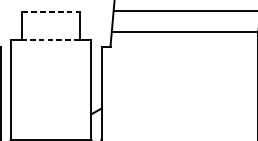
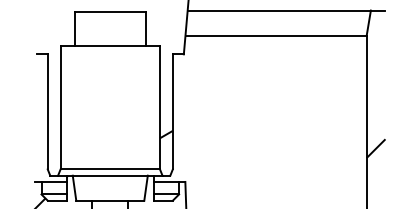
line: (51, 12) -> (110, 11), dashed -> solid
line: (51, 39) -> (110, 45), dashed -> solid

